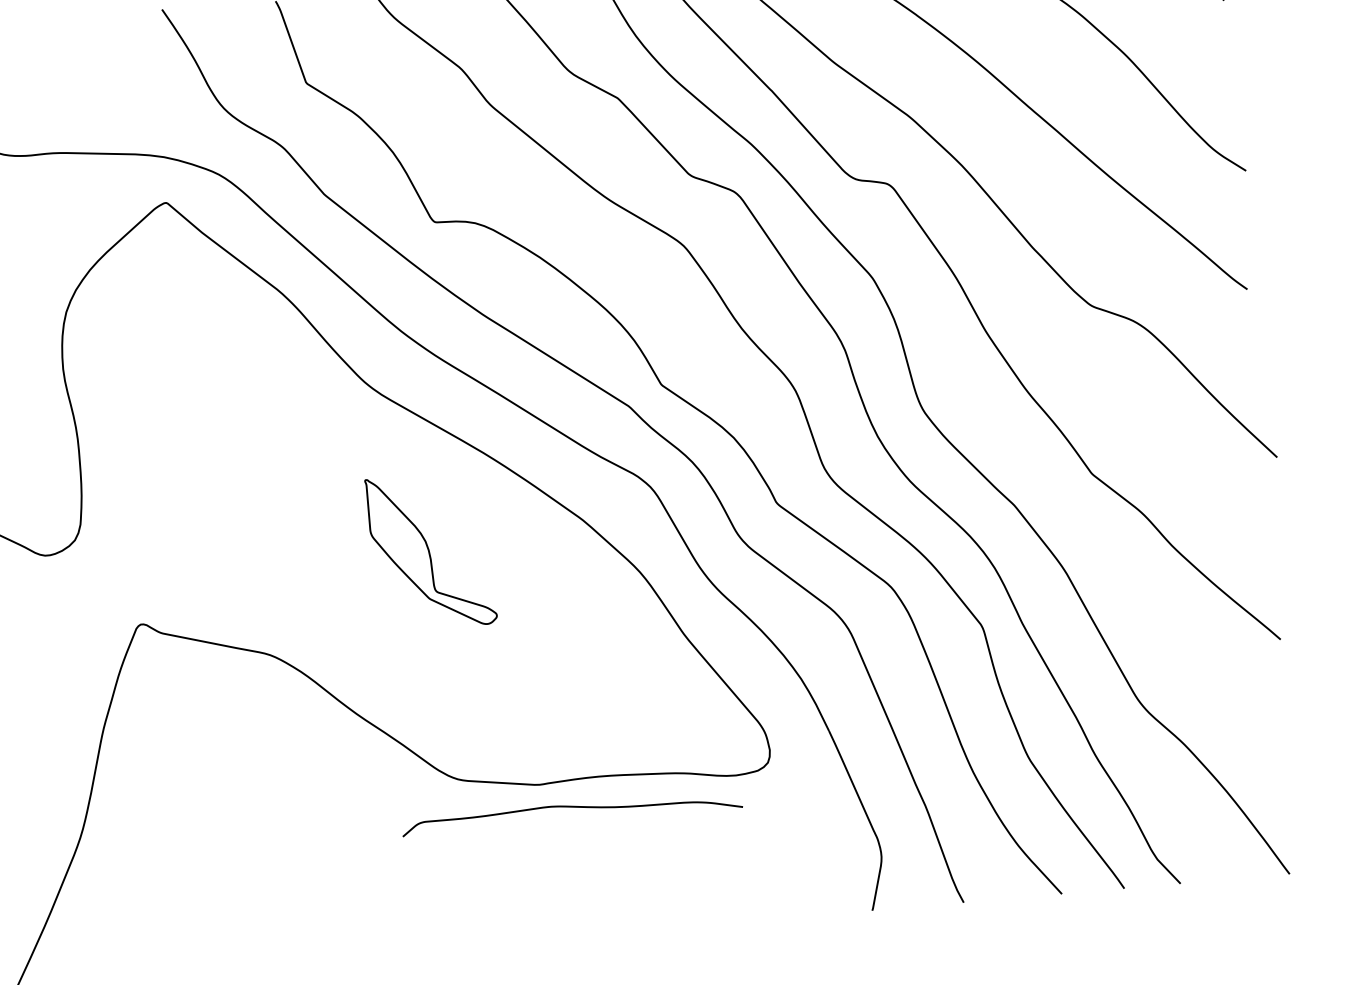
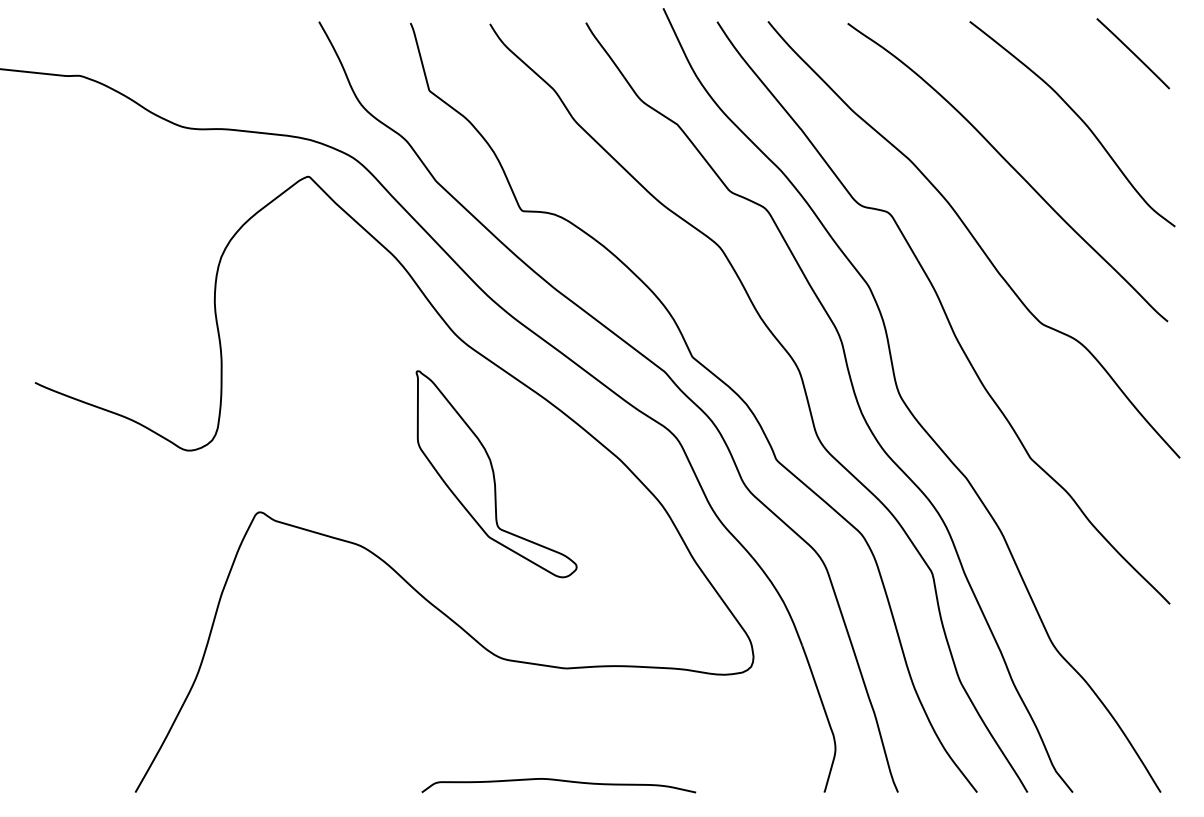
part: (431, 551) -> (496, 474), size x1.67
curve: (571, 808) -> (558, 781), moved

